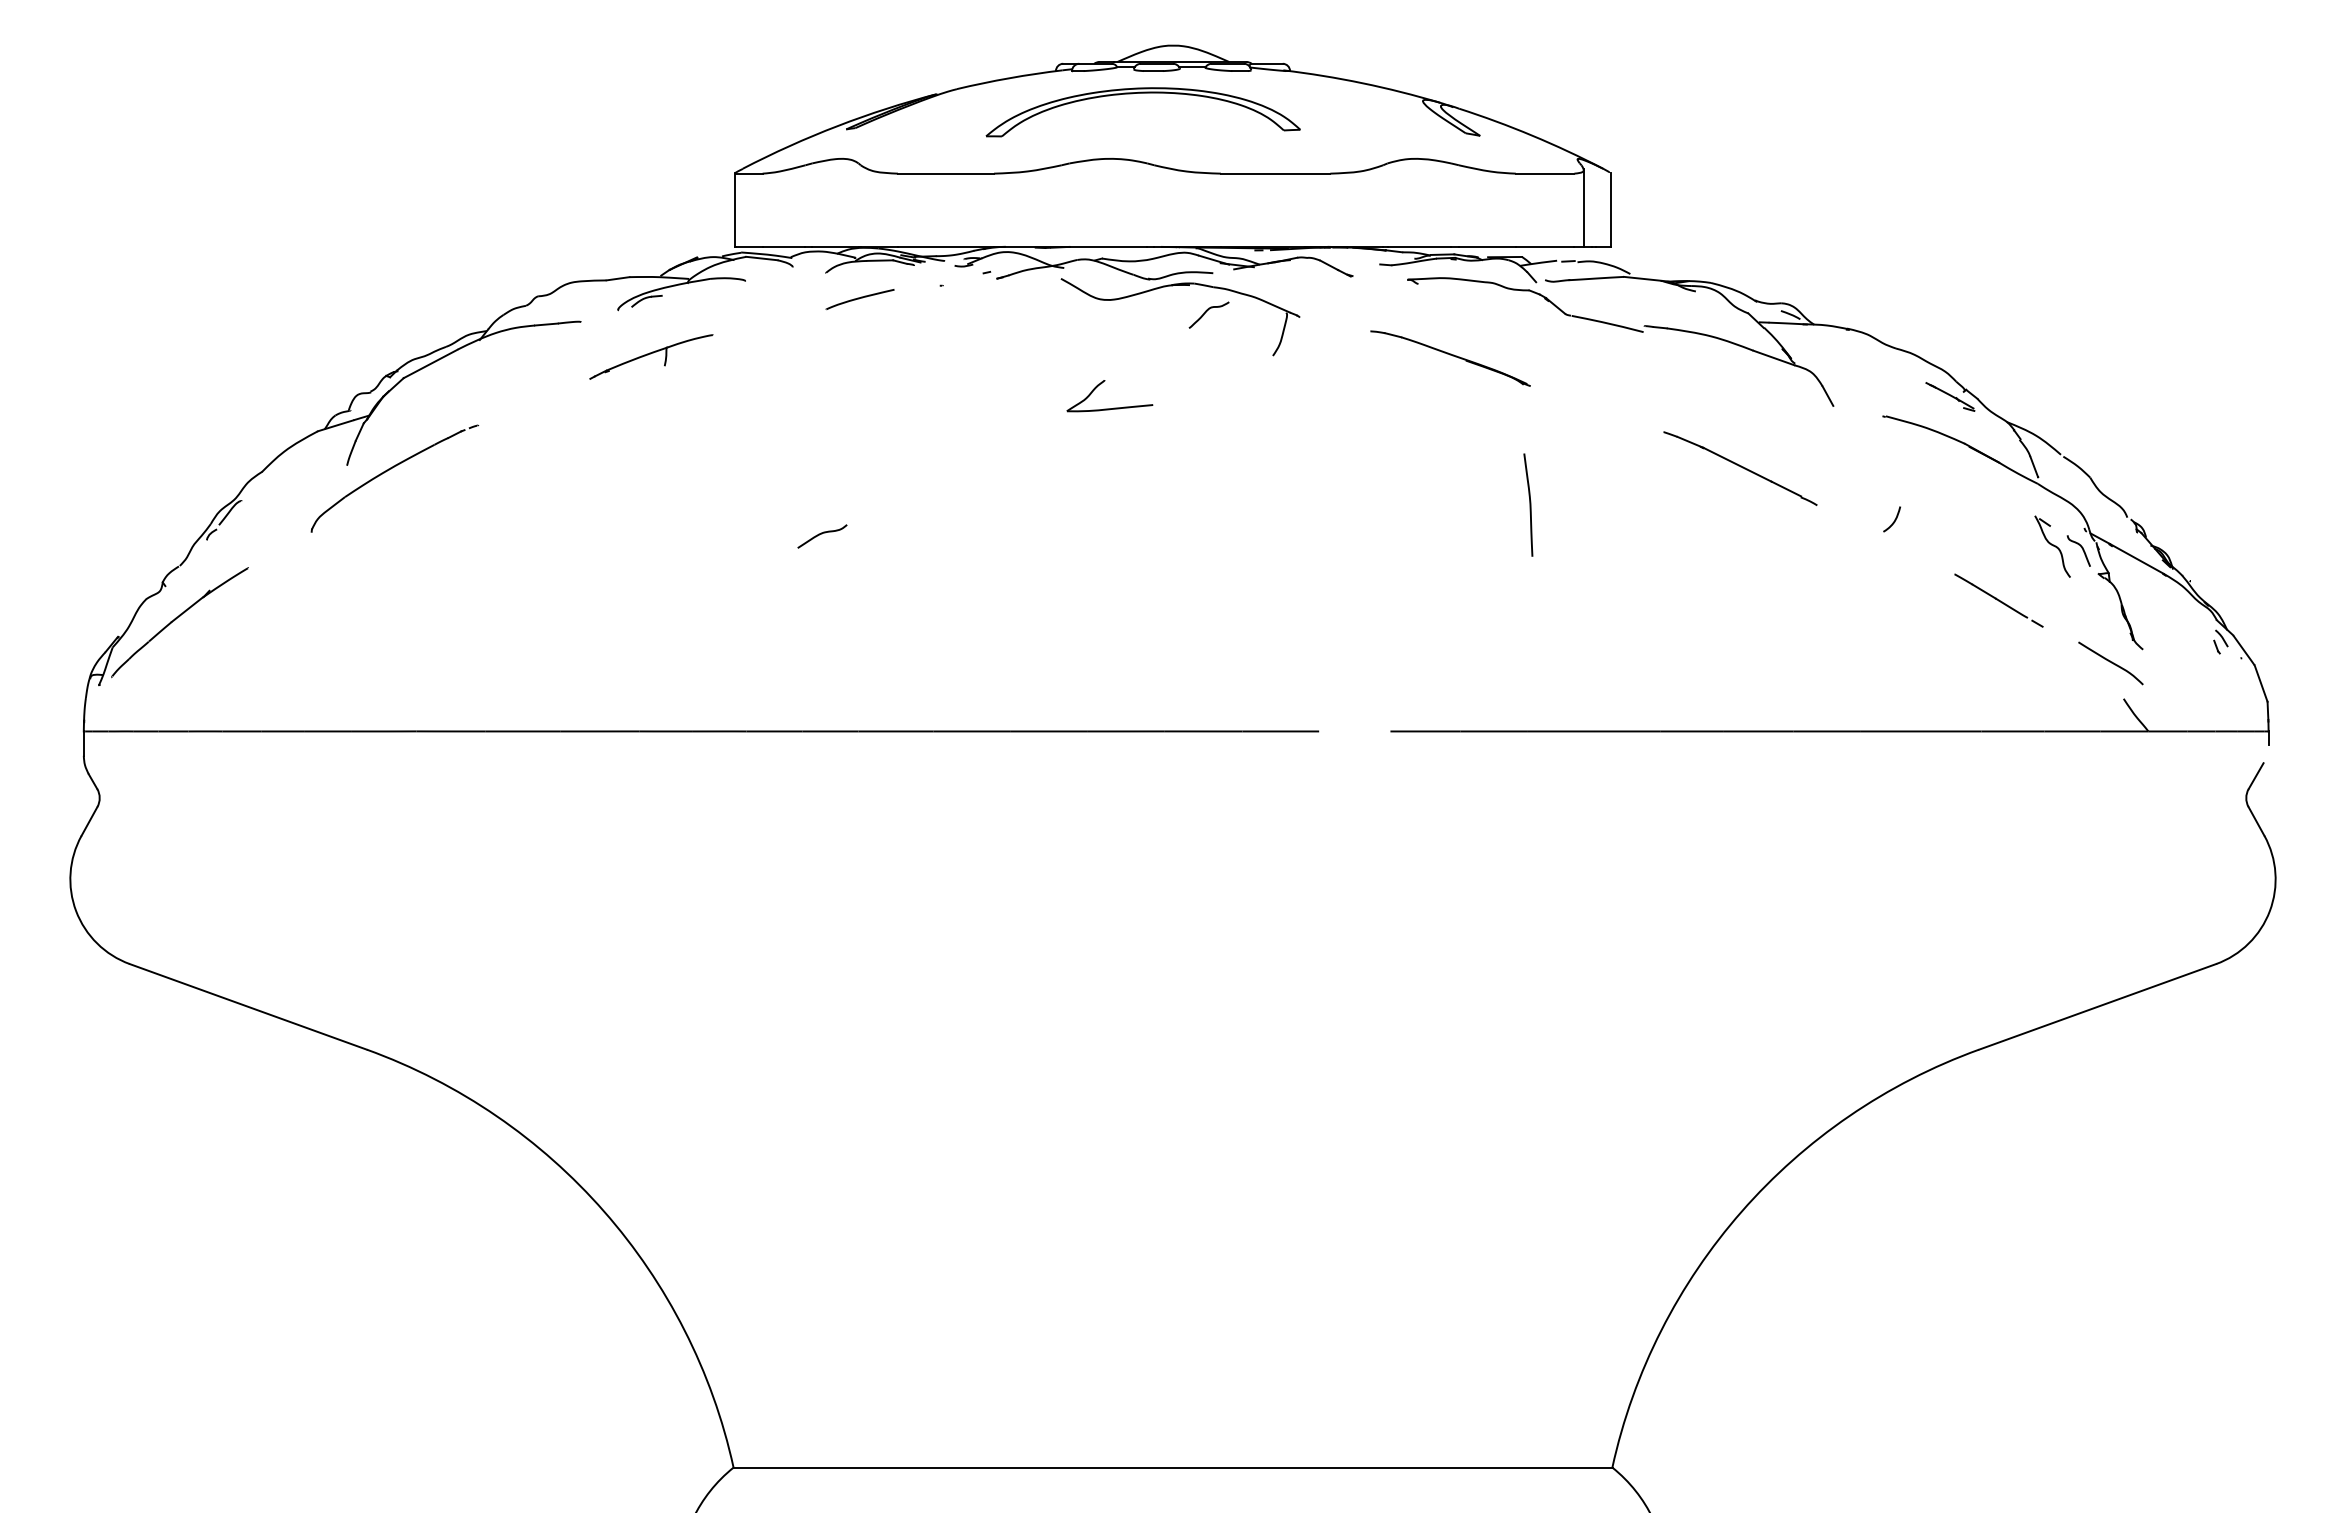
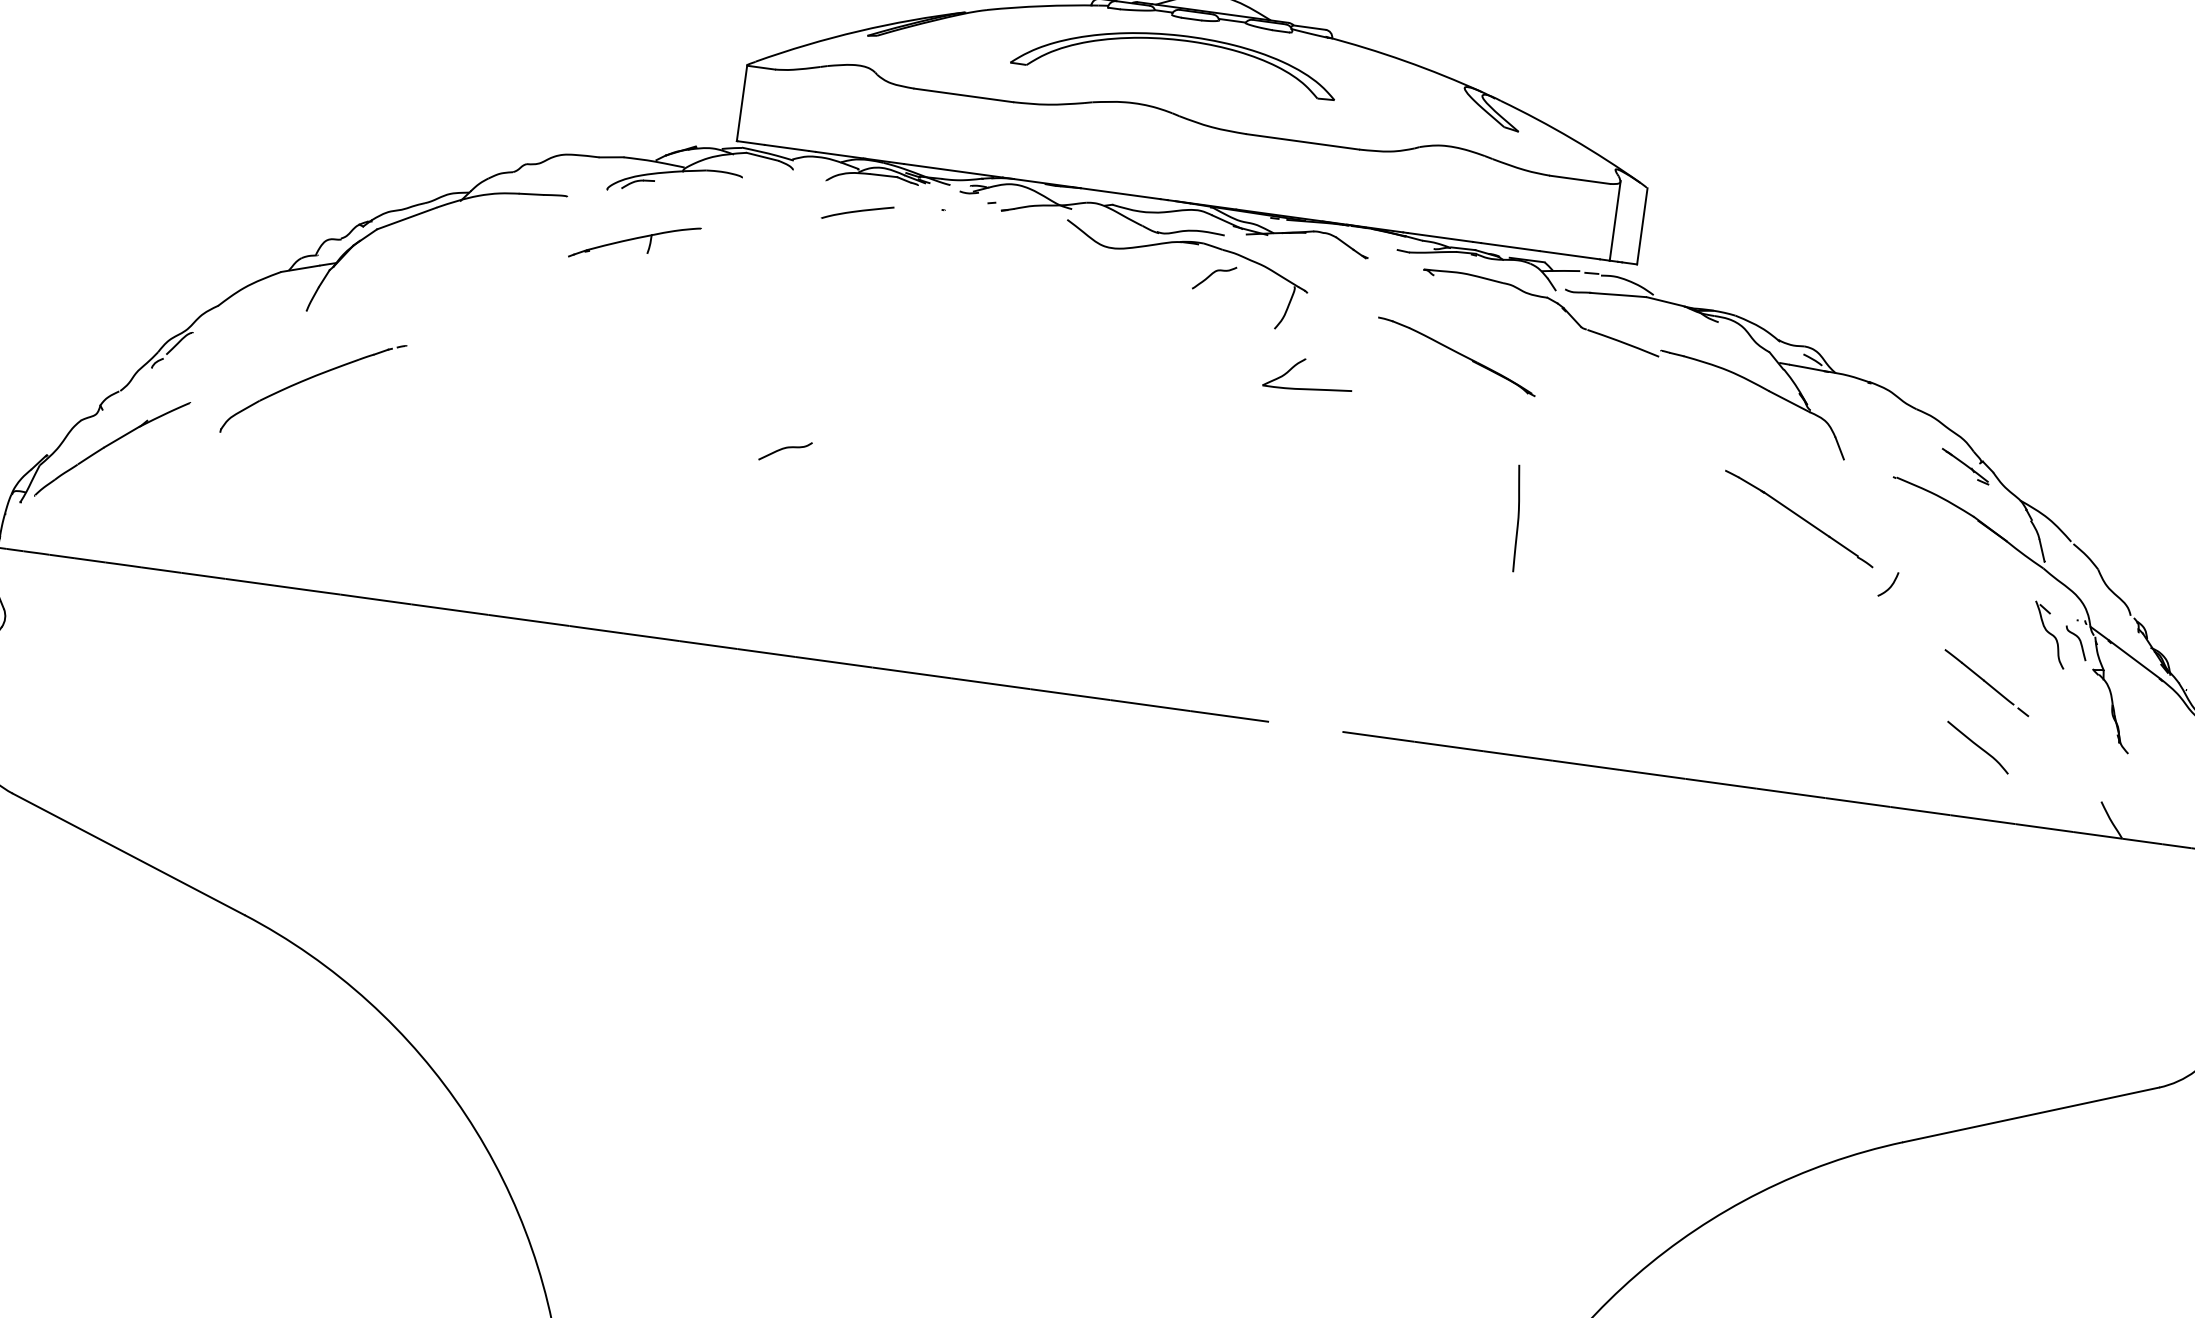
part: (1113, 407) -> (1310, 388), moved
part: (1740, 468) -> (1799, 518), moved
part: (389, 470) -> (309, 379), moved
curve: (2110, 662) -> (1977, 746), moved

